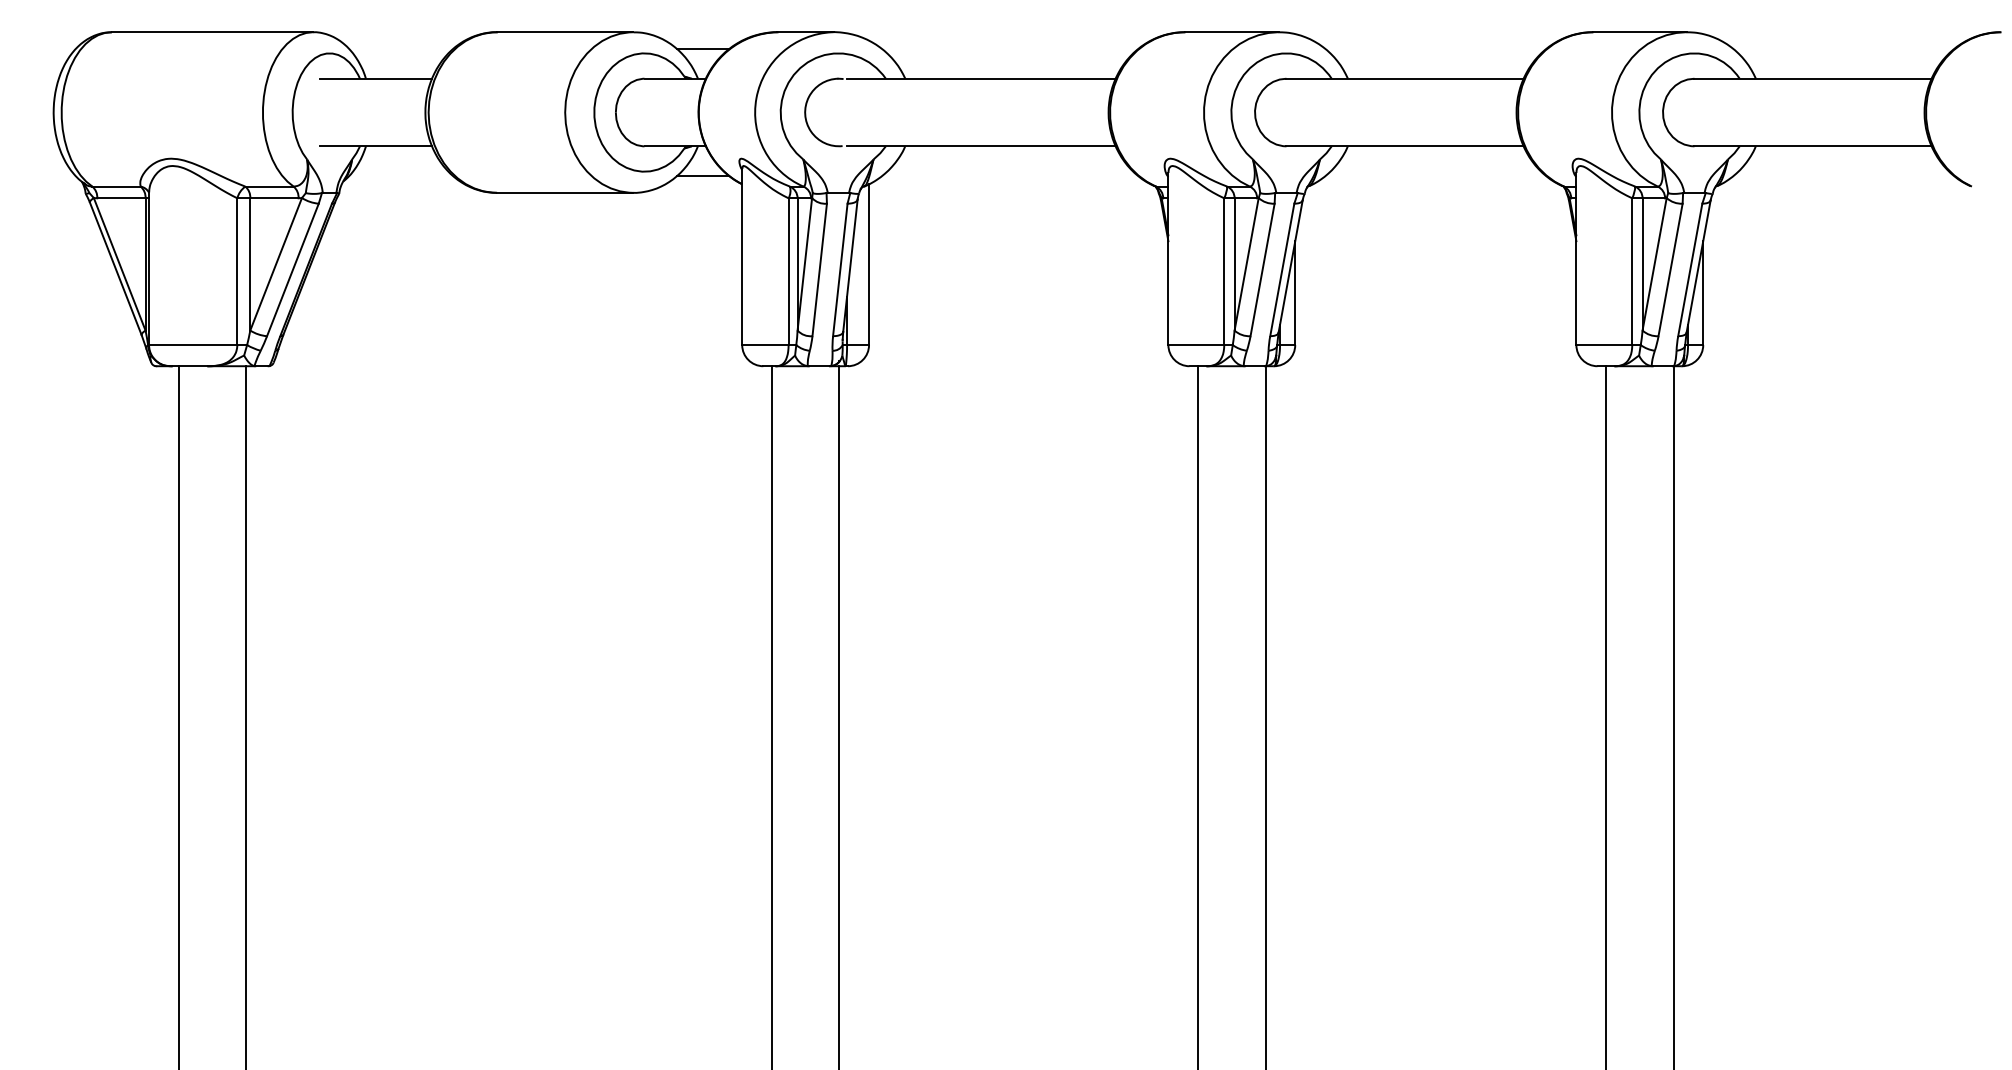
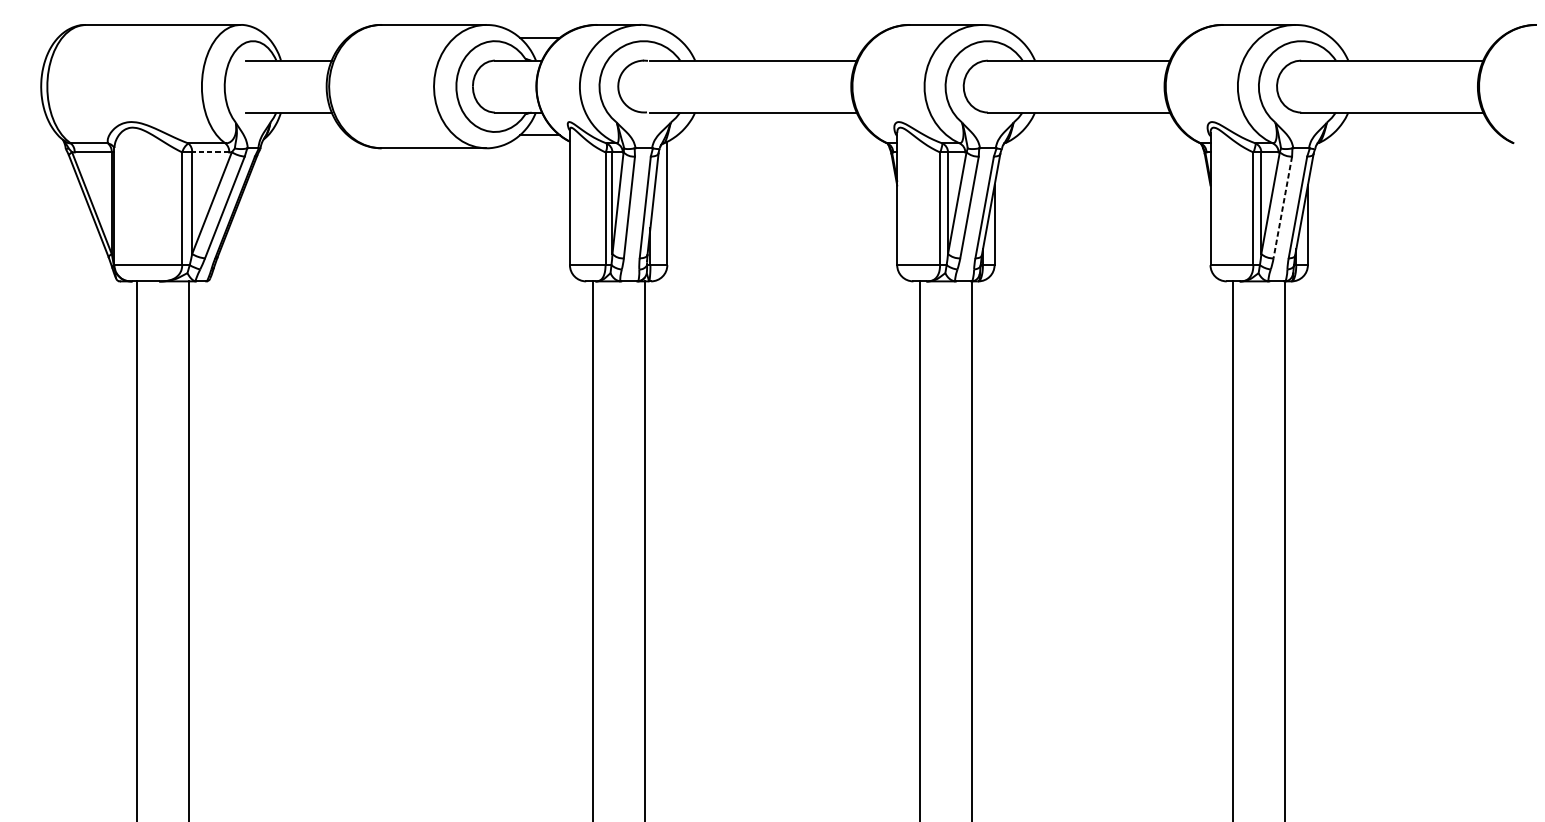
line: (273, 198) -> (210, 152), solid -> dashed
line: (1670, 270) -> (1282, 207), solid -> dashed

